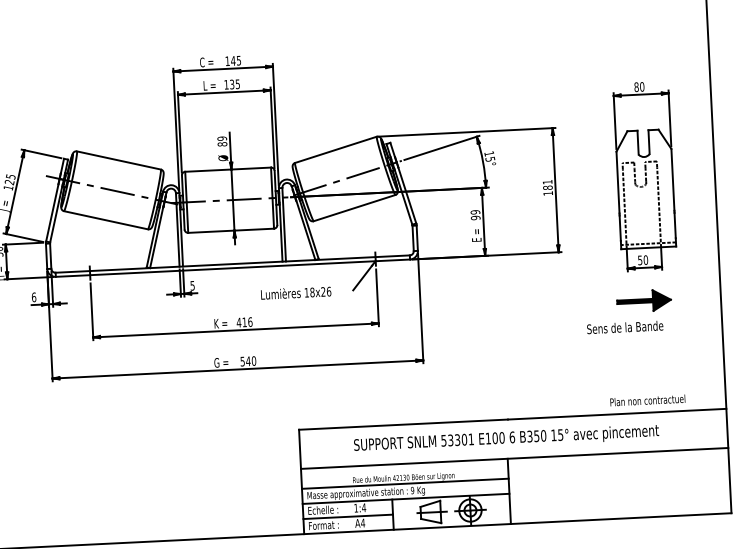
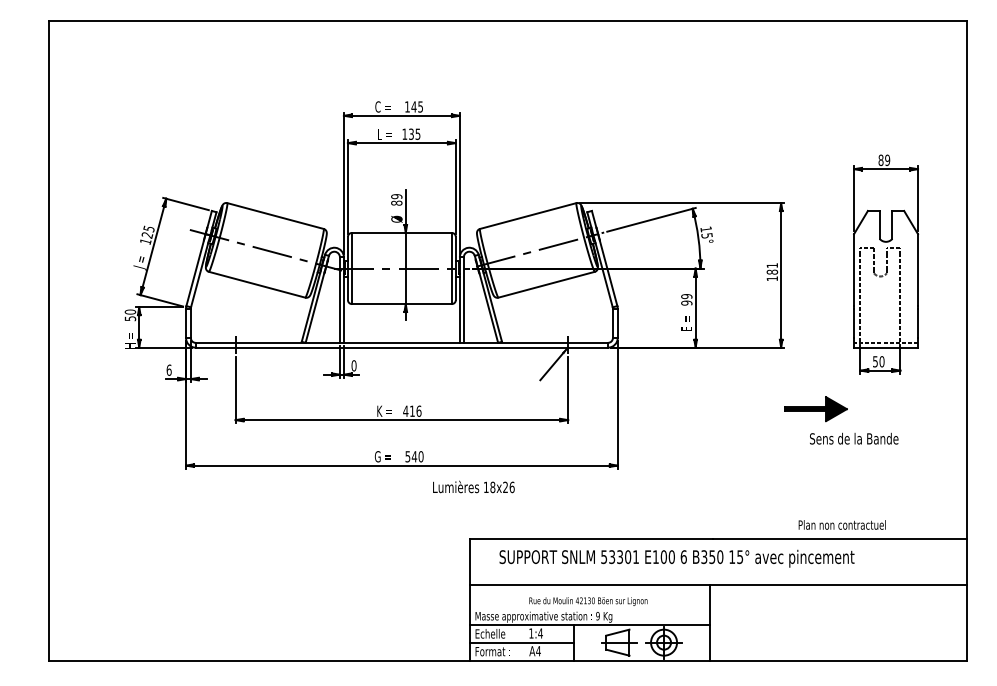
text: (642, 87) -> (887, 160), 80 -> 89
text: (192, 285) -> (353, 365), 5 -> 0
text: (295, 292) -> (473, 486), moved
part: (643, 301) -> (815, 409), moved
text: (647, 400) -> (841, 524), moved
text: (506, 438) -> (676, 558), moved
line: (404, 483) -> (589, 607), removed

